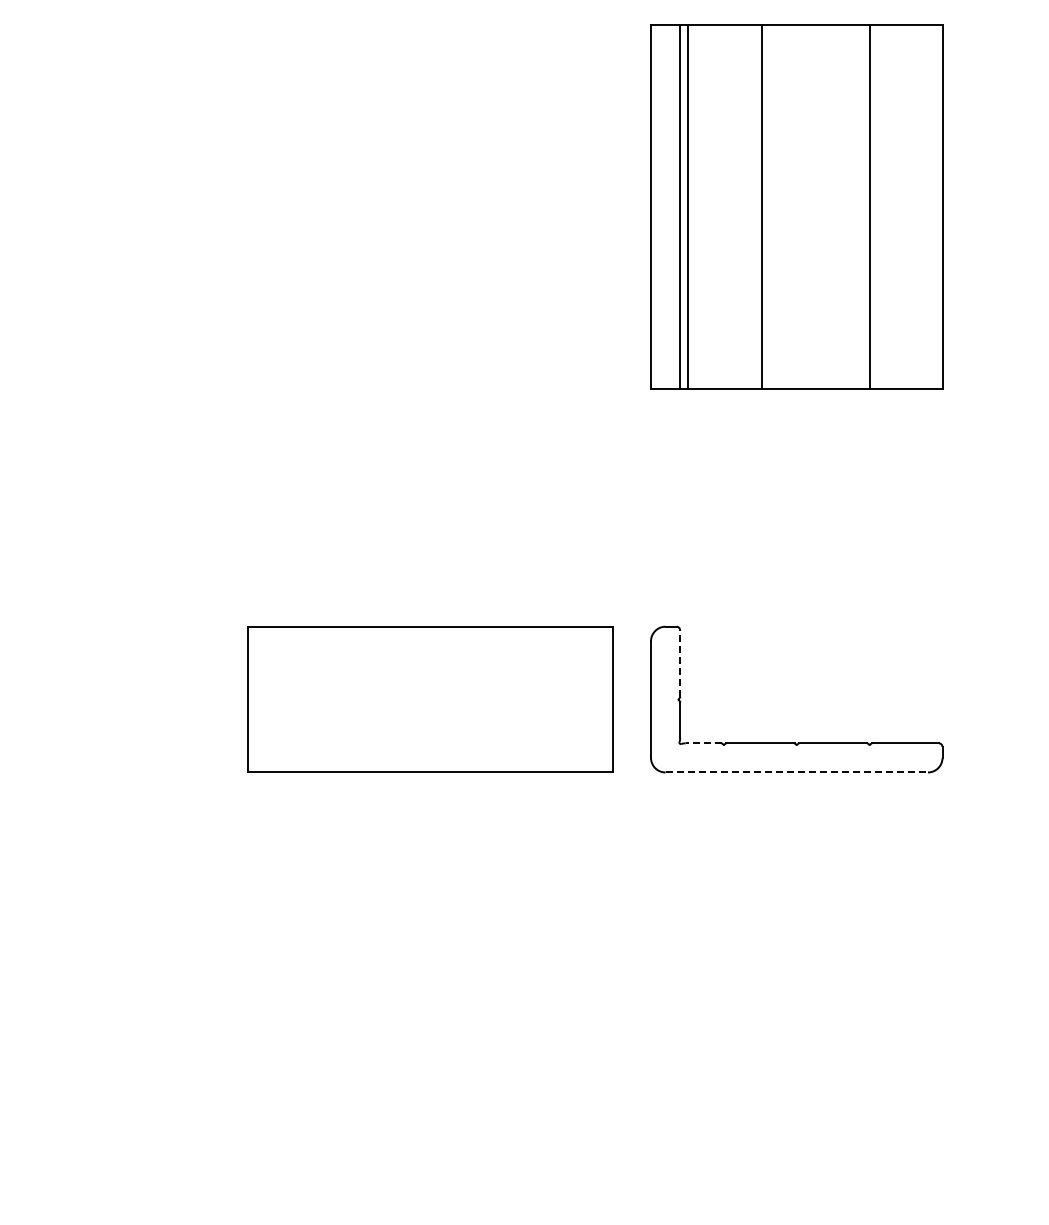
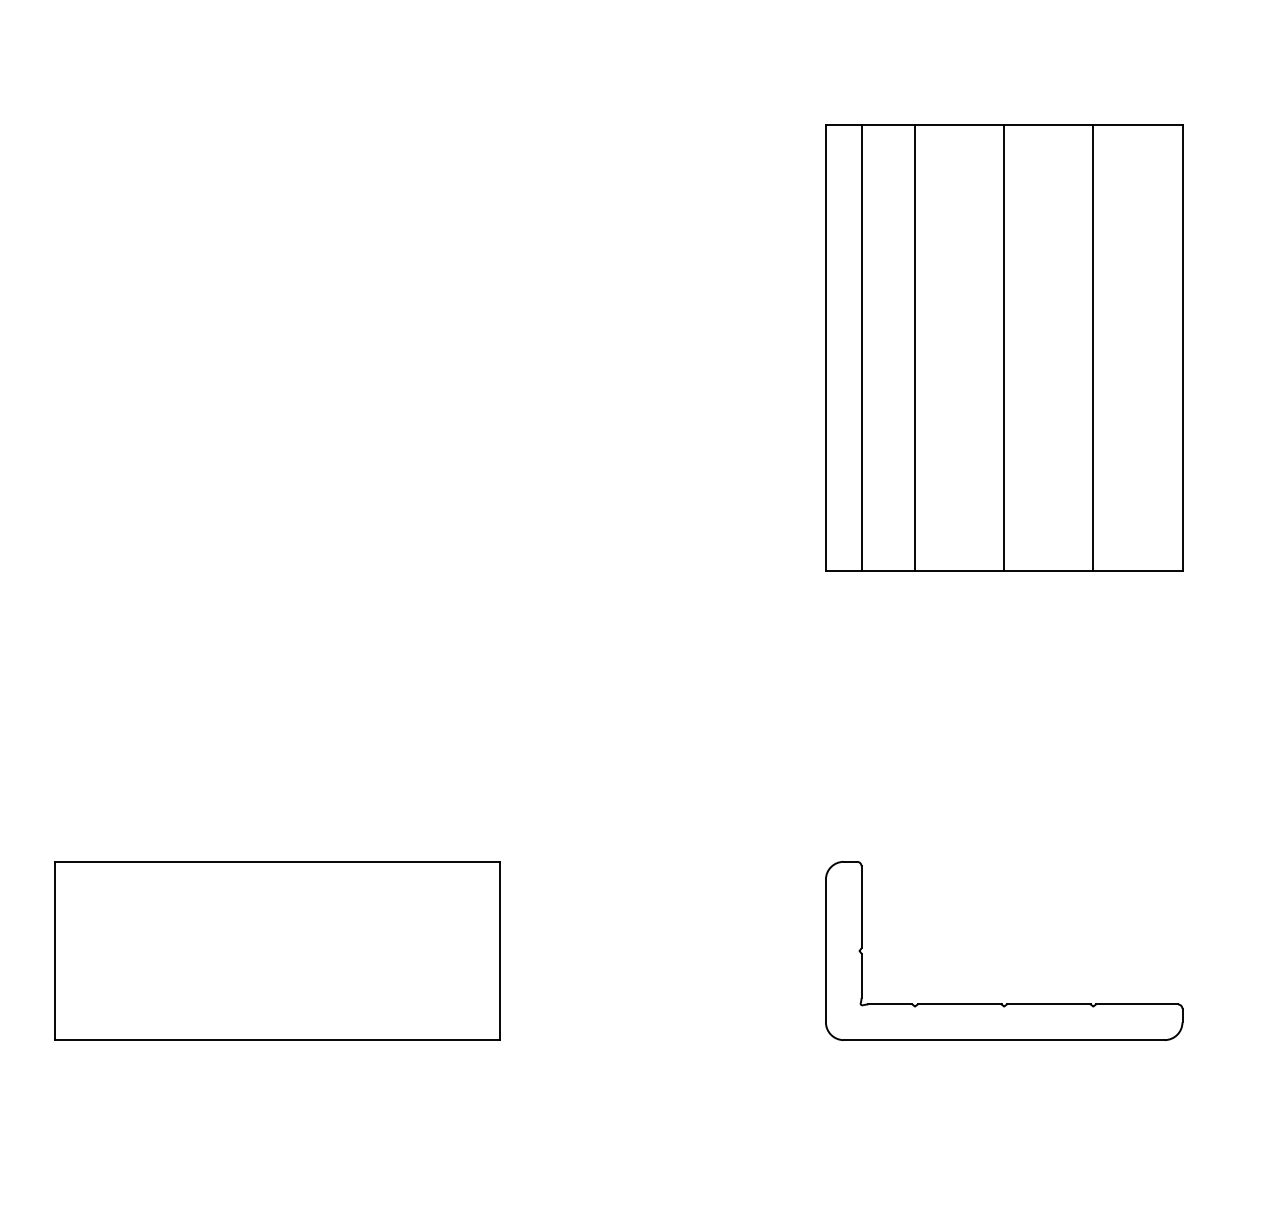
line: (687, 206) -> (914, 347), moved
line: (761, 206) -> (1003, 347), moved
line: (680, 663) -> (861, 906), dashed -> solid
part: (430, 699) -> (277, 950), moved
line: (703, 743) -> (890, 1004), dashed -> solid
line: (797, 772) -> (1005, 1040), dashed -> solid

